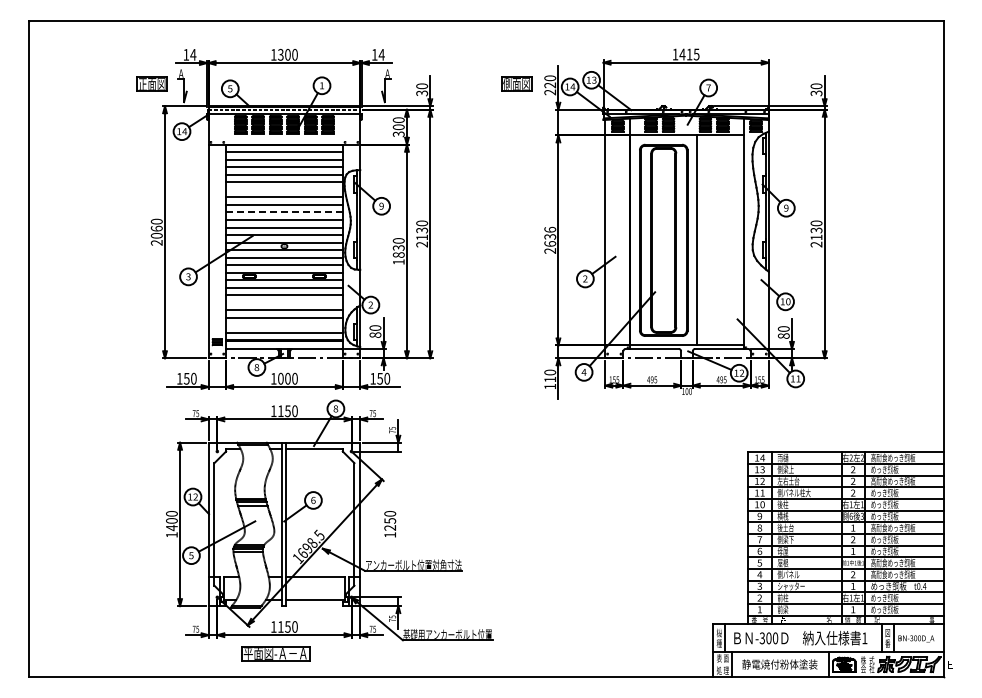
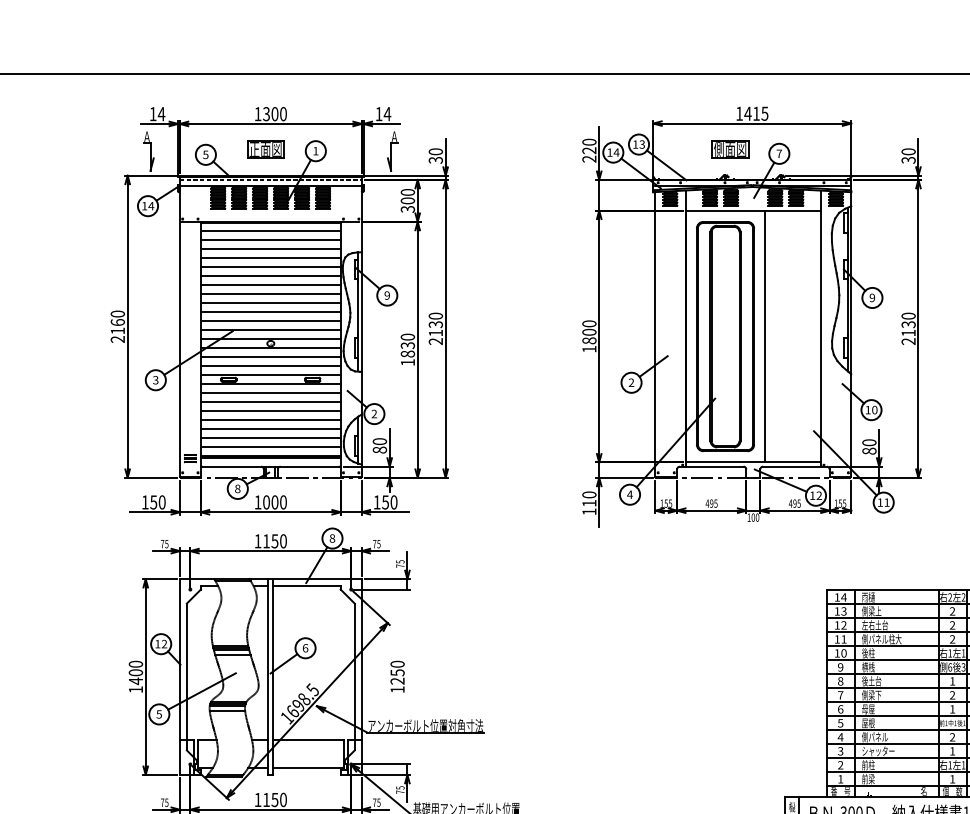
part: (151, 83) -> (264, 148), moved
part: (516, 83) -> (729, 148), moved
line: (284, 189) -> (270, 275), added
line: (284, 212) -> (270, 303), dashed -> solid
text: (156, 235) -> (117, 330), 2060 -> 2160
text: (550, 239) -> (589, 335), 2636 -> 1800
line: (284, 302) -> (270, 410), added
line: (284, 325) -> (270, 438), added

